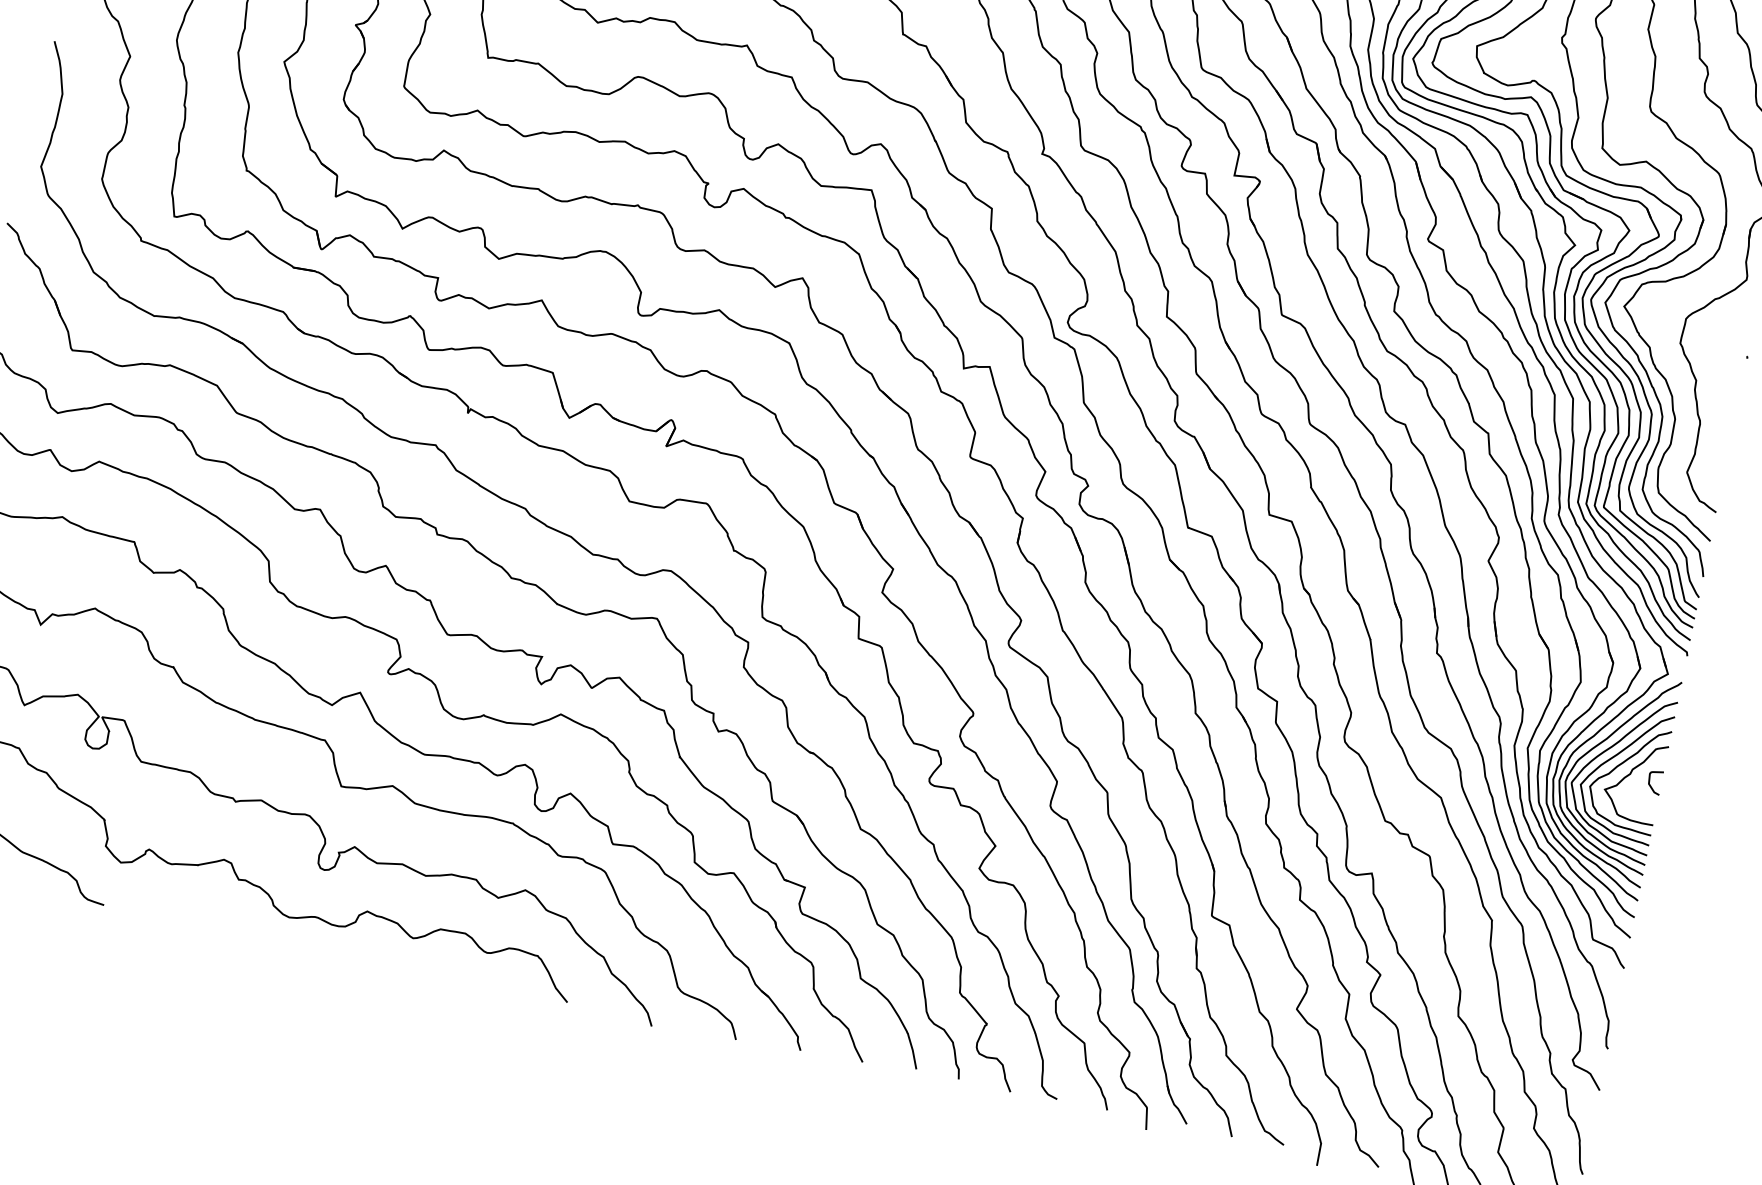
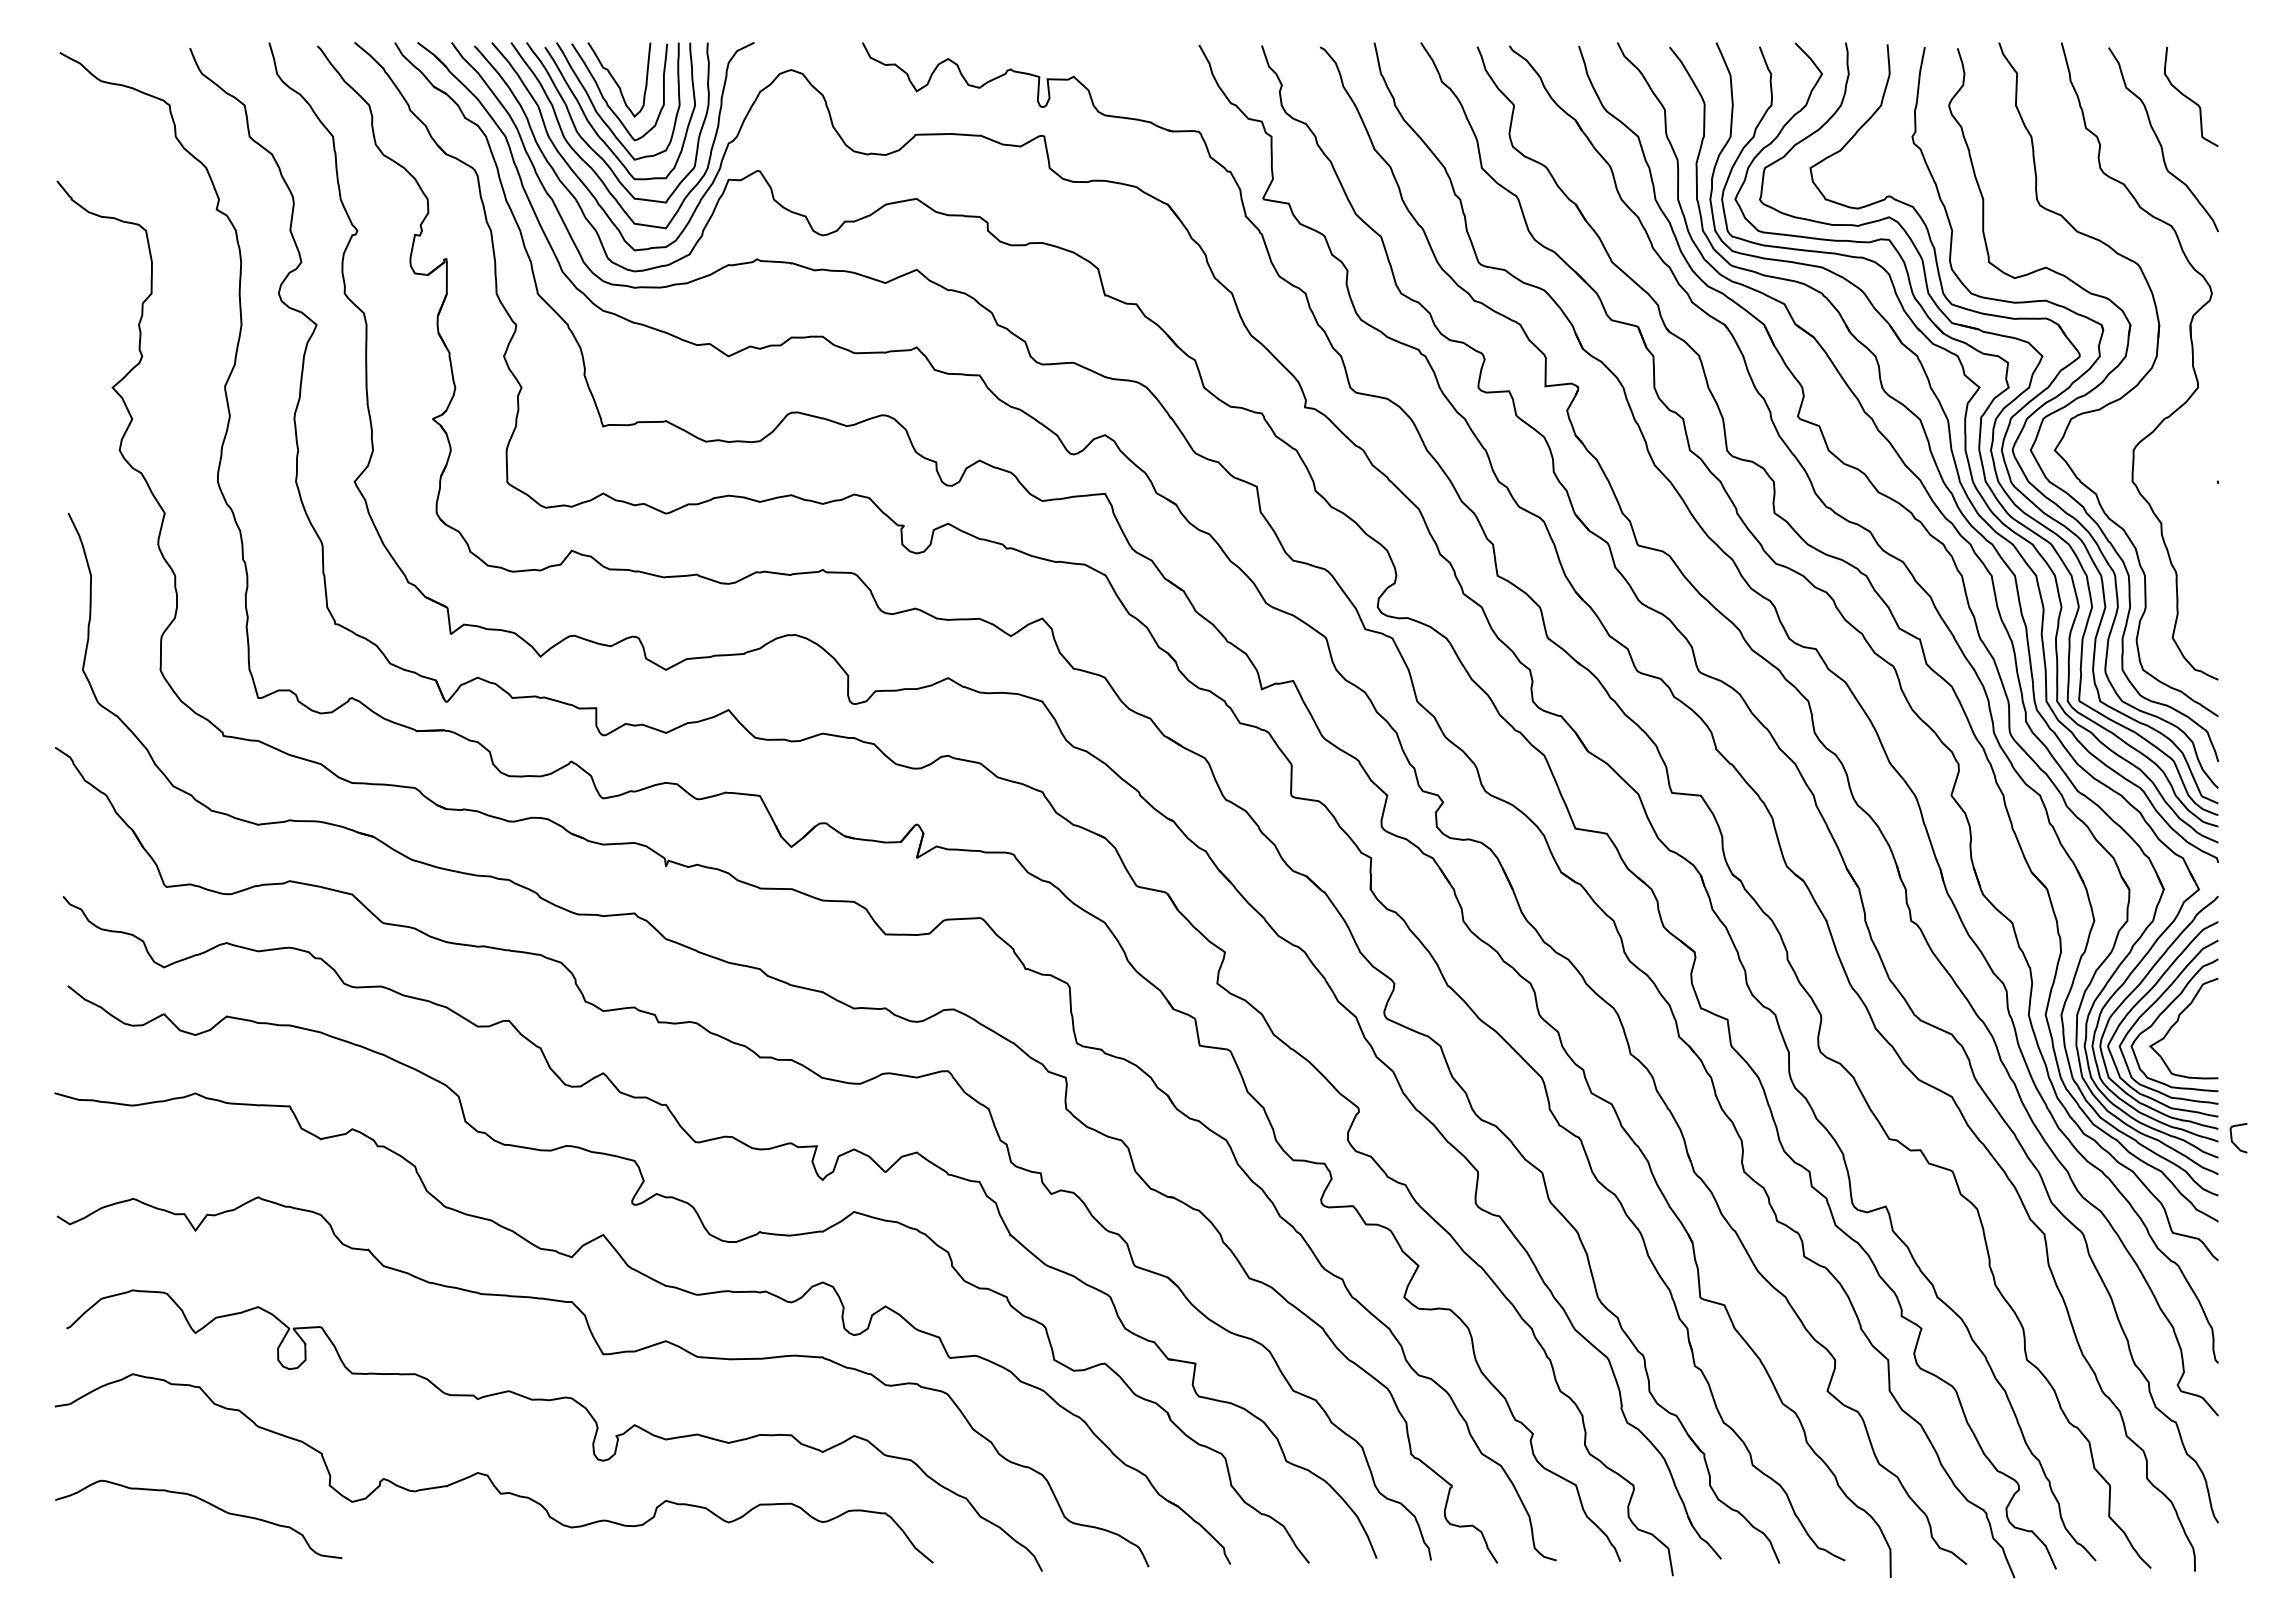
curve: (1650, 785) -> (2234, 1142), moved

